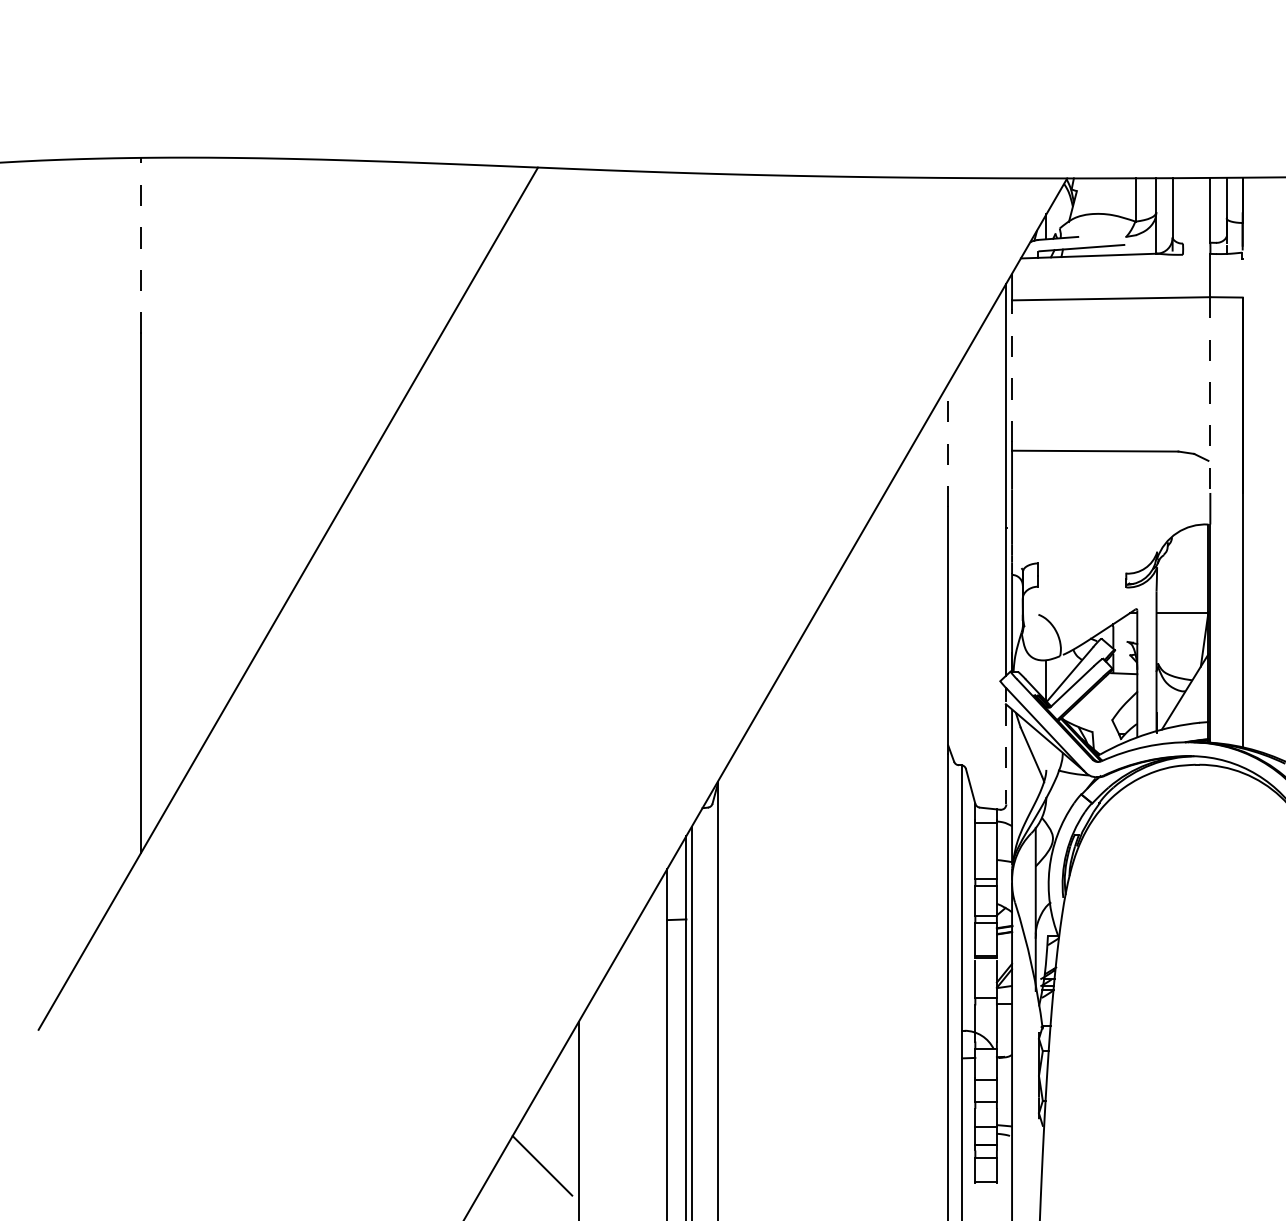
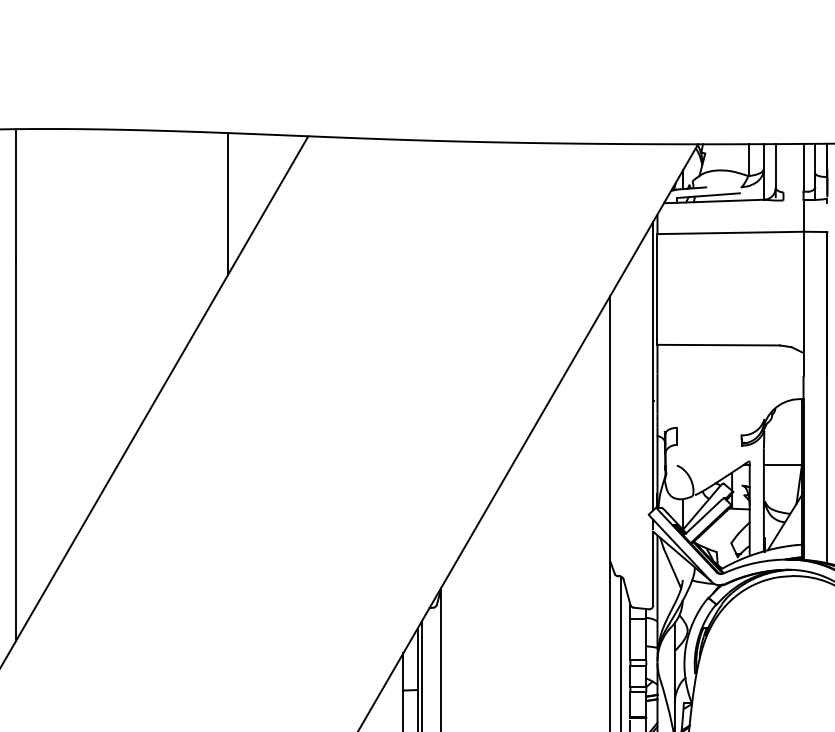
line: (140, 245) -> (15, 193), dashed -> solid
line: (428, 258) -> (227, 203), added
line: (1012, 375) -> (657, 289), dashed -> solid
line: (1210, 395) -> (803, 304), dashed -> solid
line: (948, 445) -> (610, 340), dashed -> solid
line: (1006, 754) -> (653, 568), dashed -> solid

